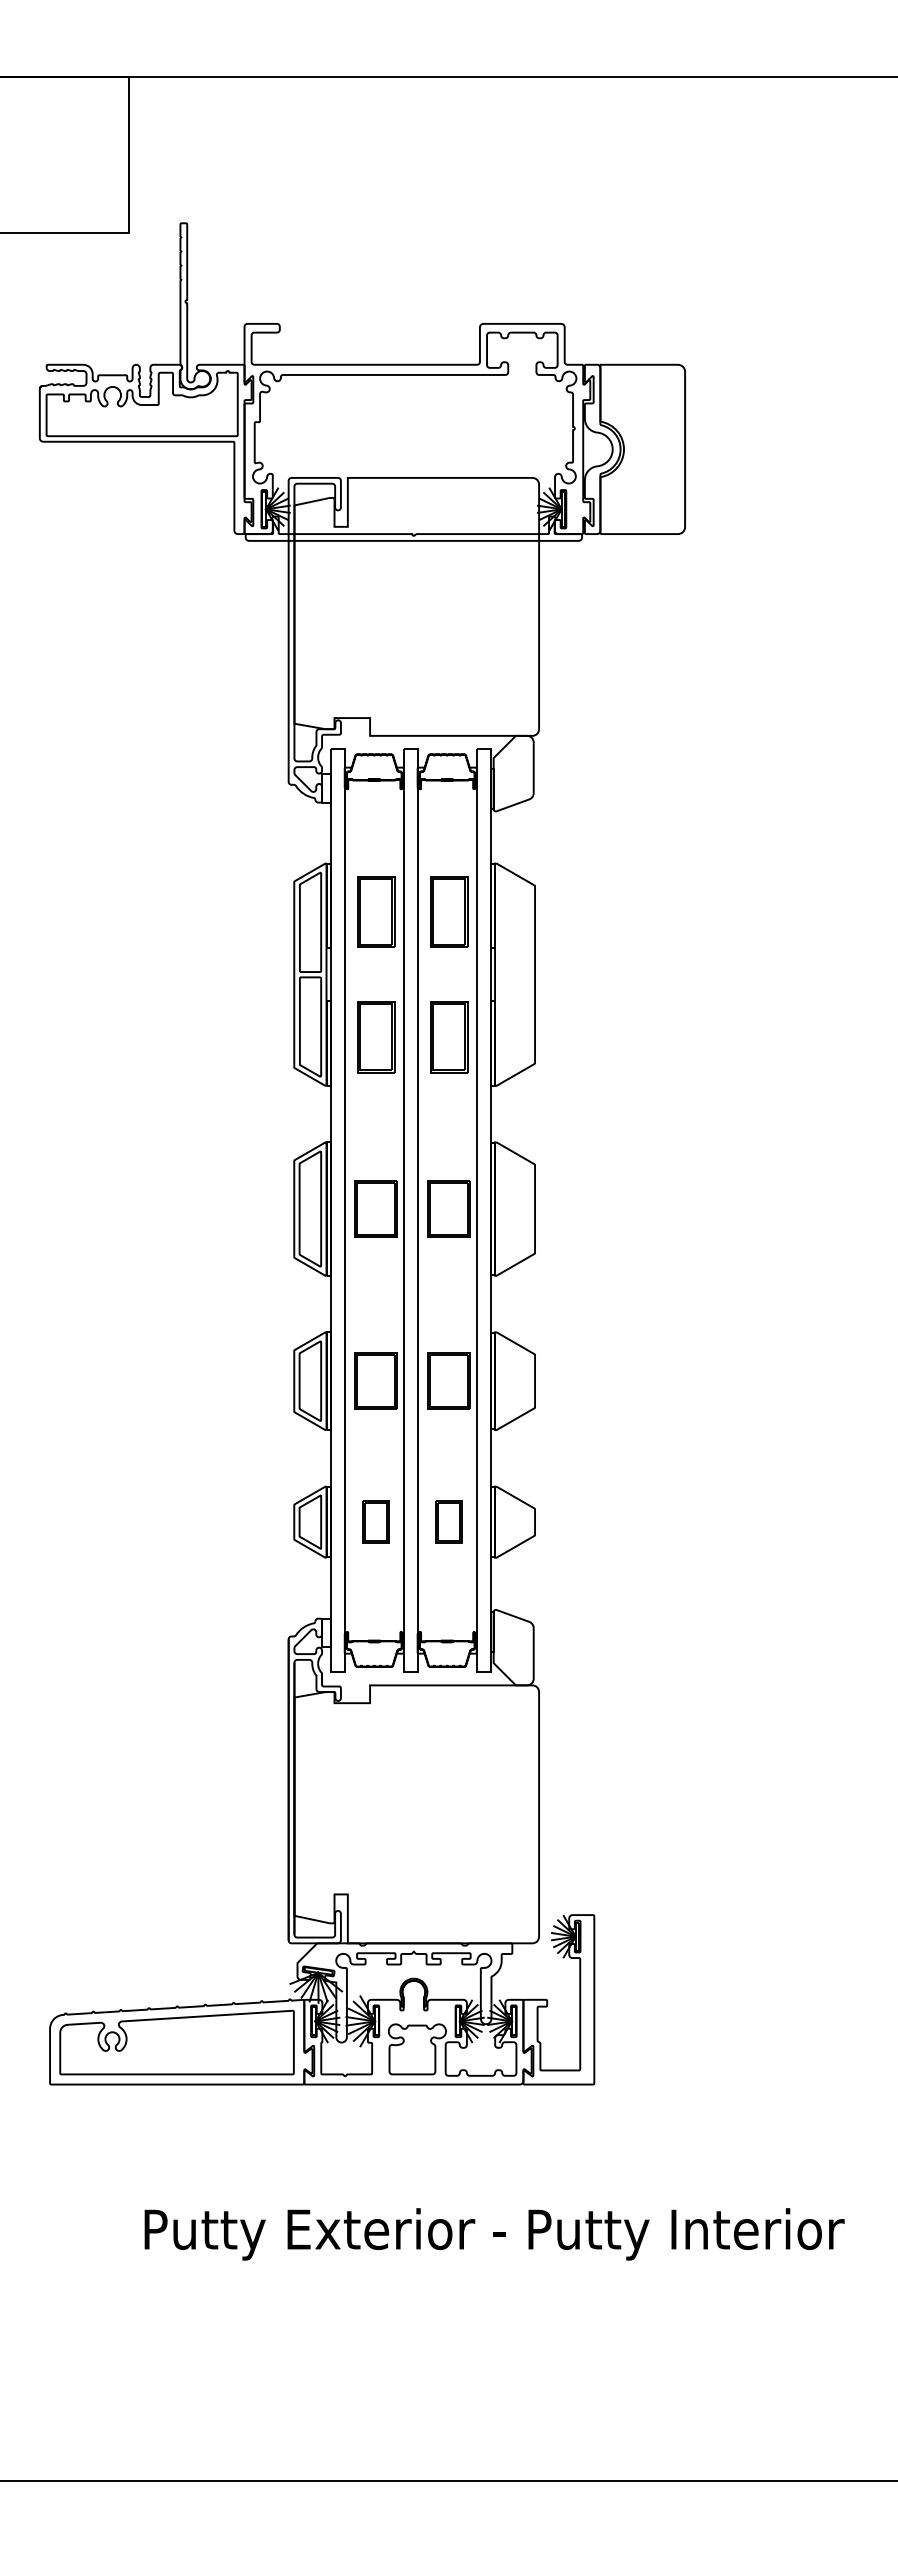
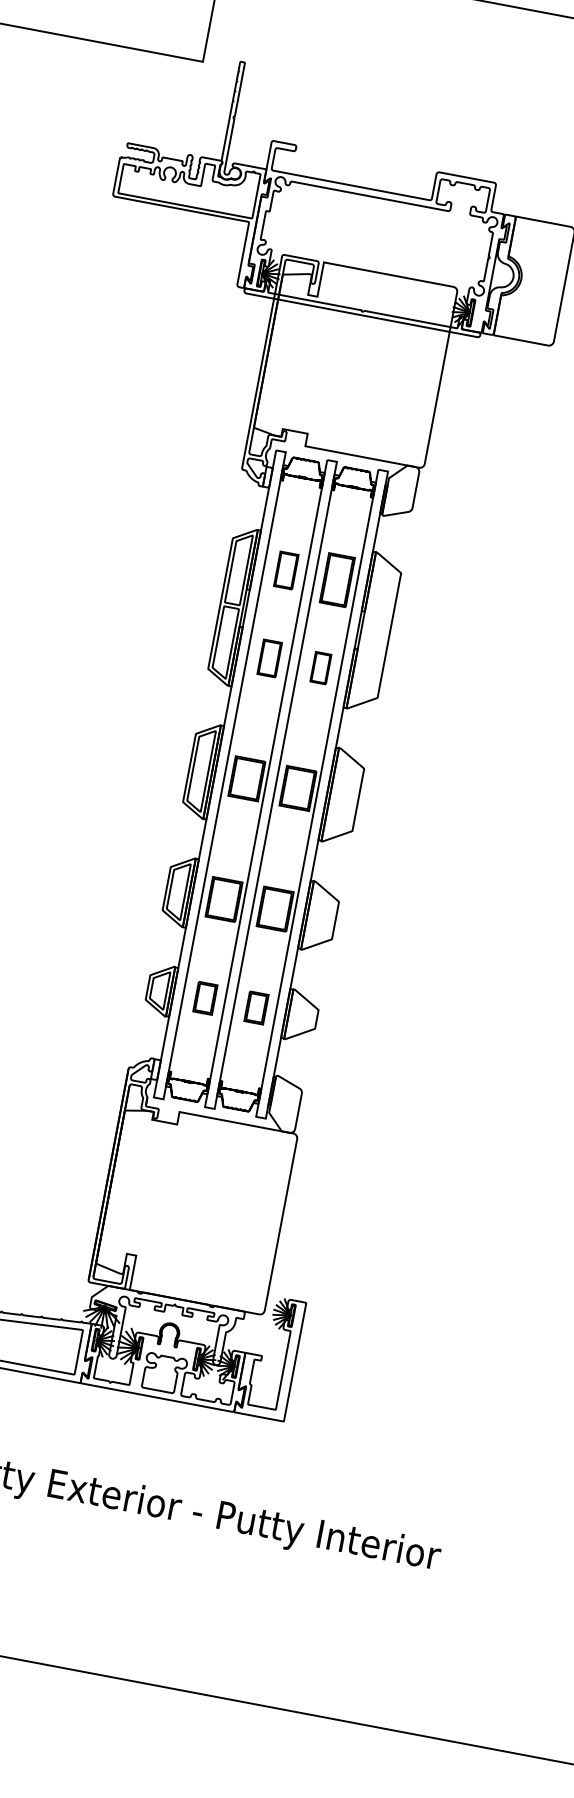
part: (376, 911) -> (286, 570), size x0.7
part: (376, 1037) -> (269, 658), size x0.7
part: (449, 1037) -> (321, 668), size x0.6

